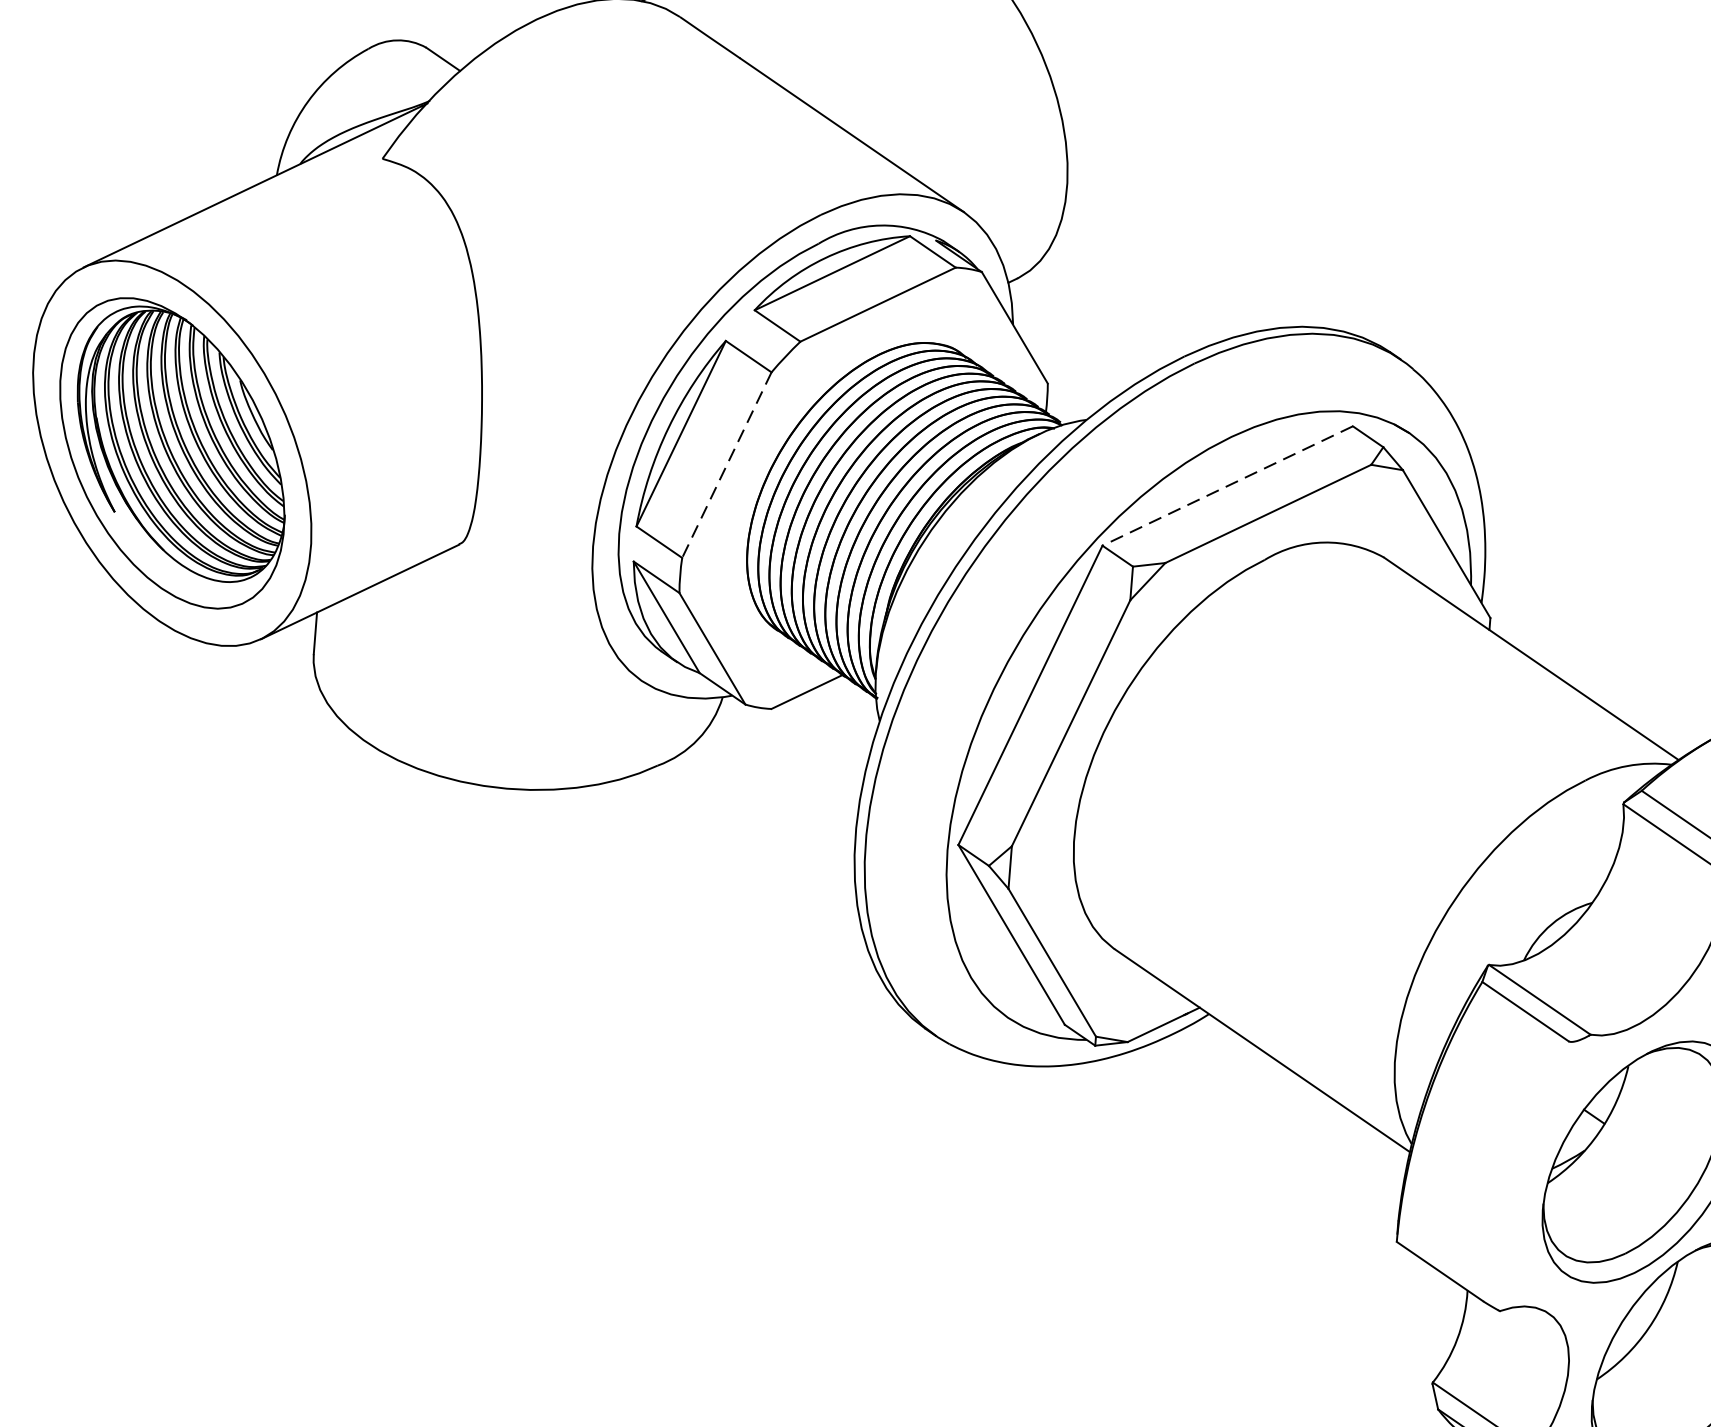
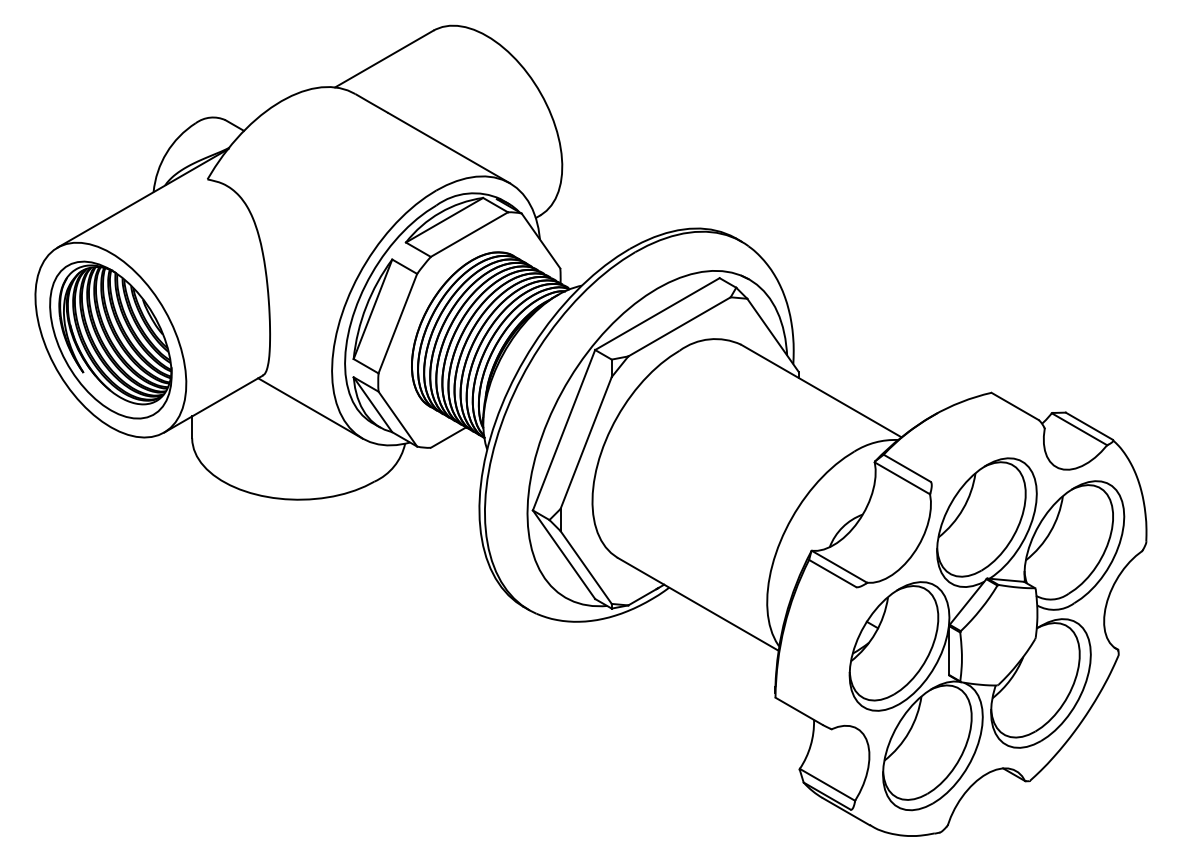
line: (726, 466) -> (397, 324), dashed -> solid
line: (1227, 486) -> (657, 314), dashed -> solid
line: (545, 615) -> (310, 408), added

